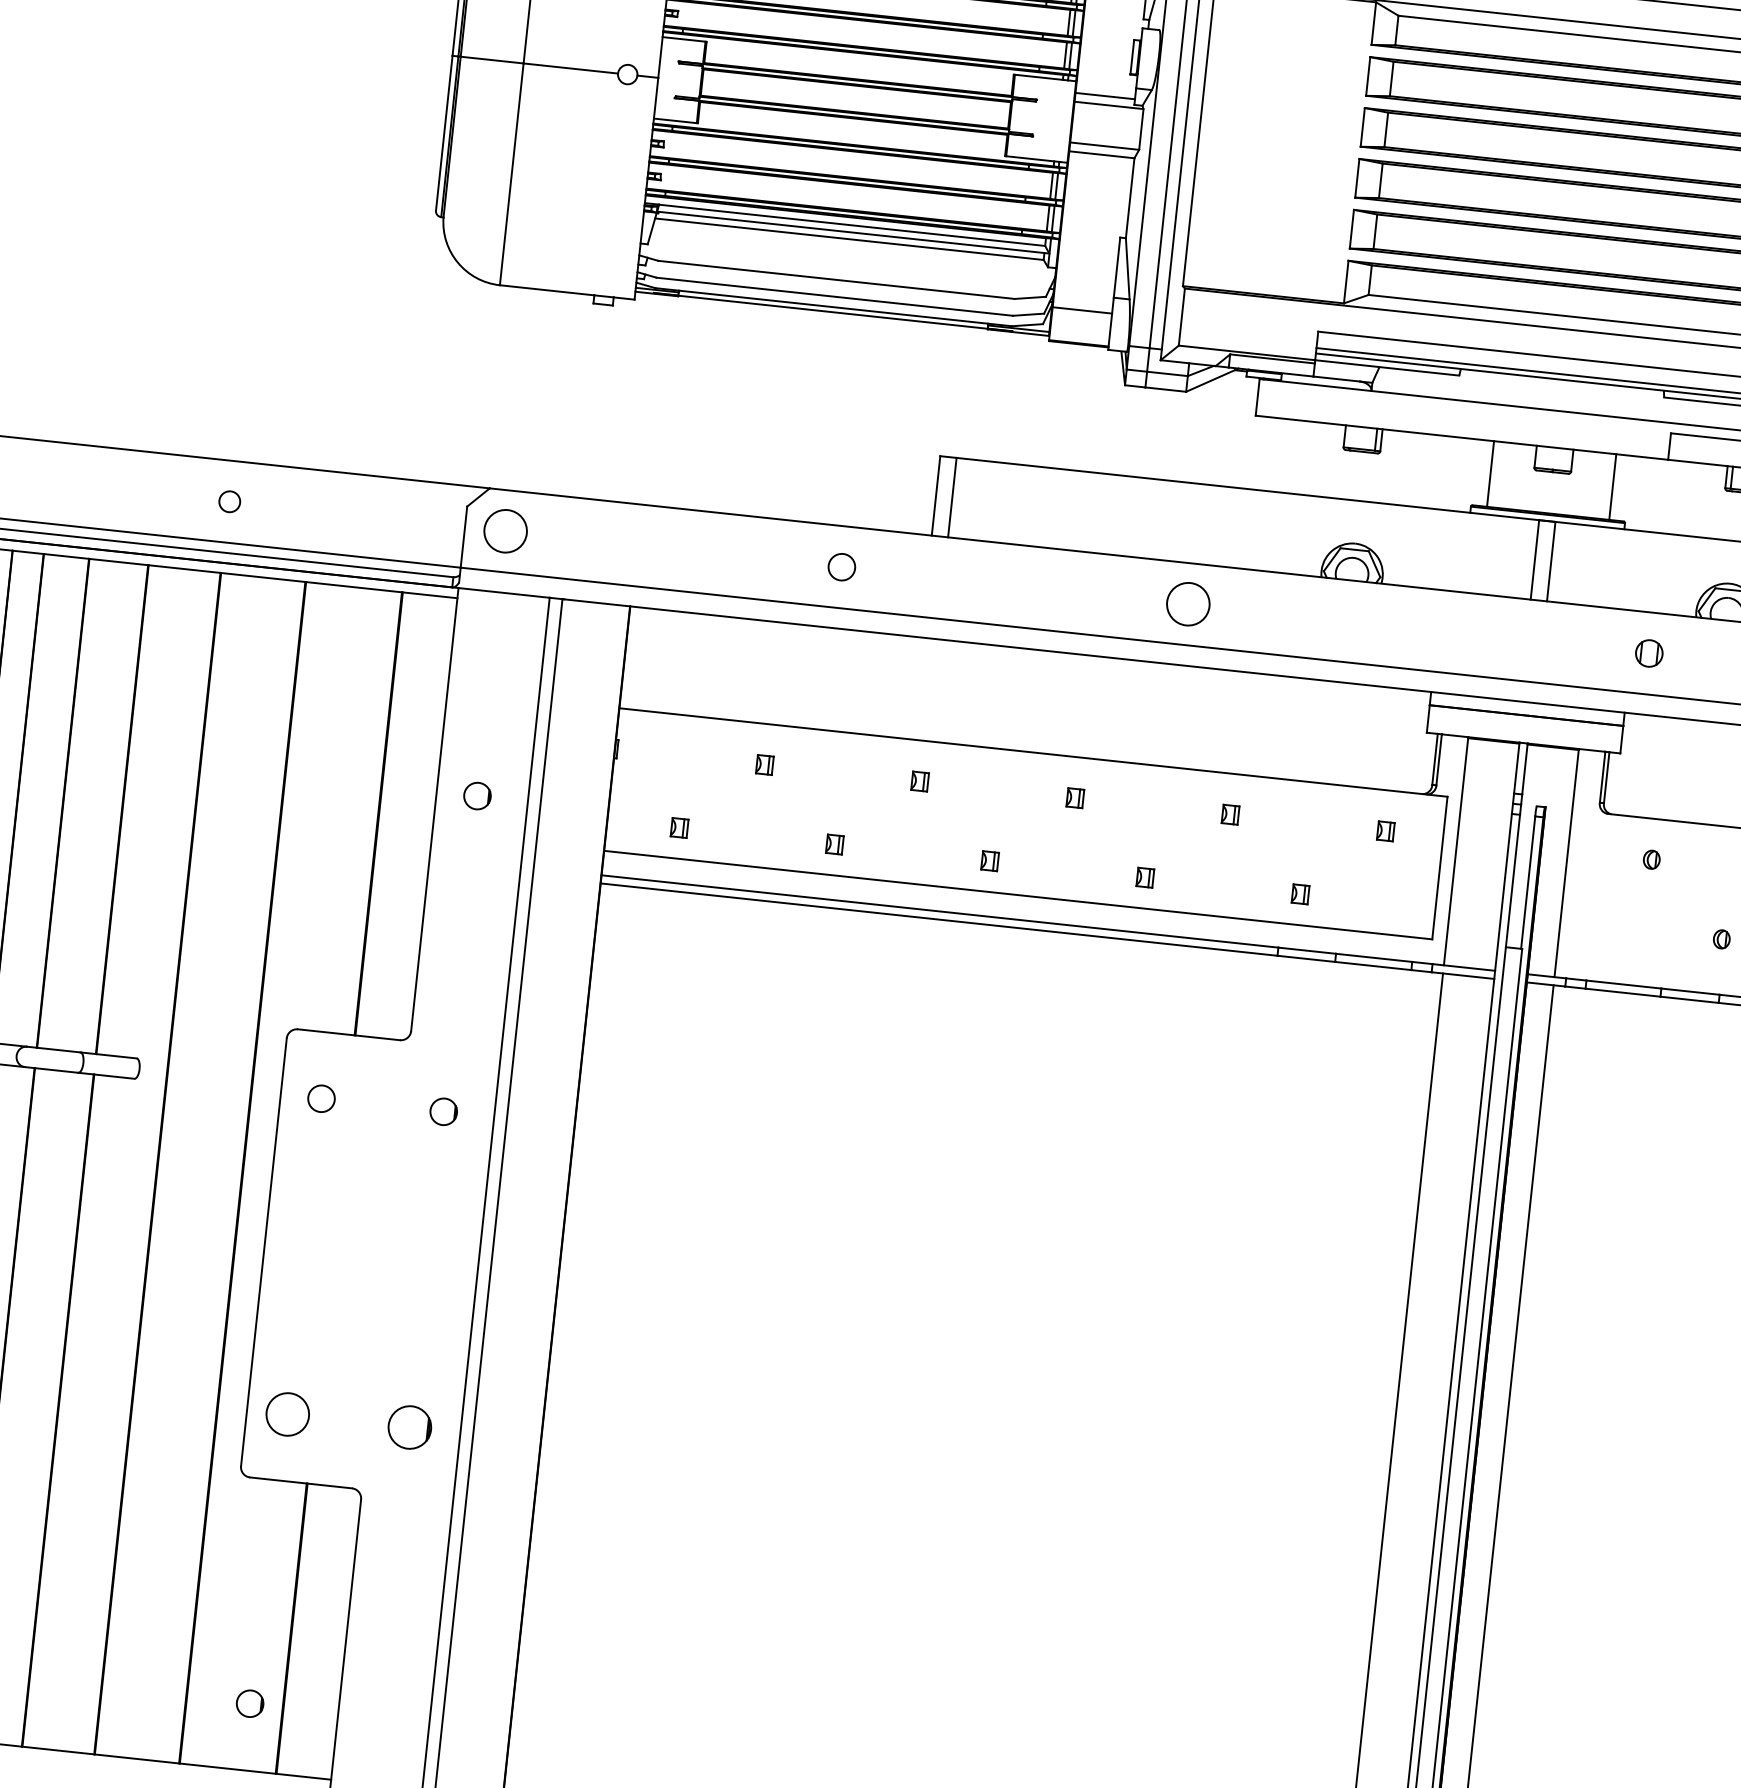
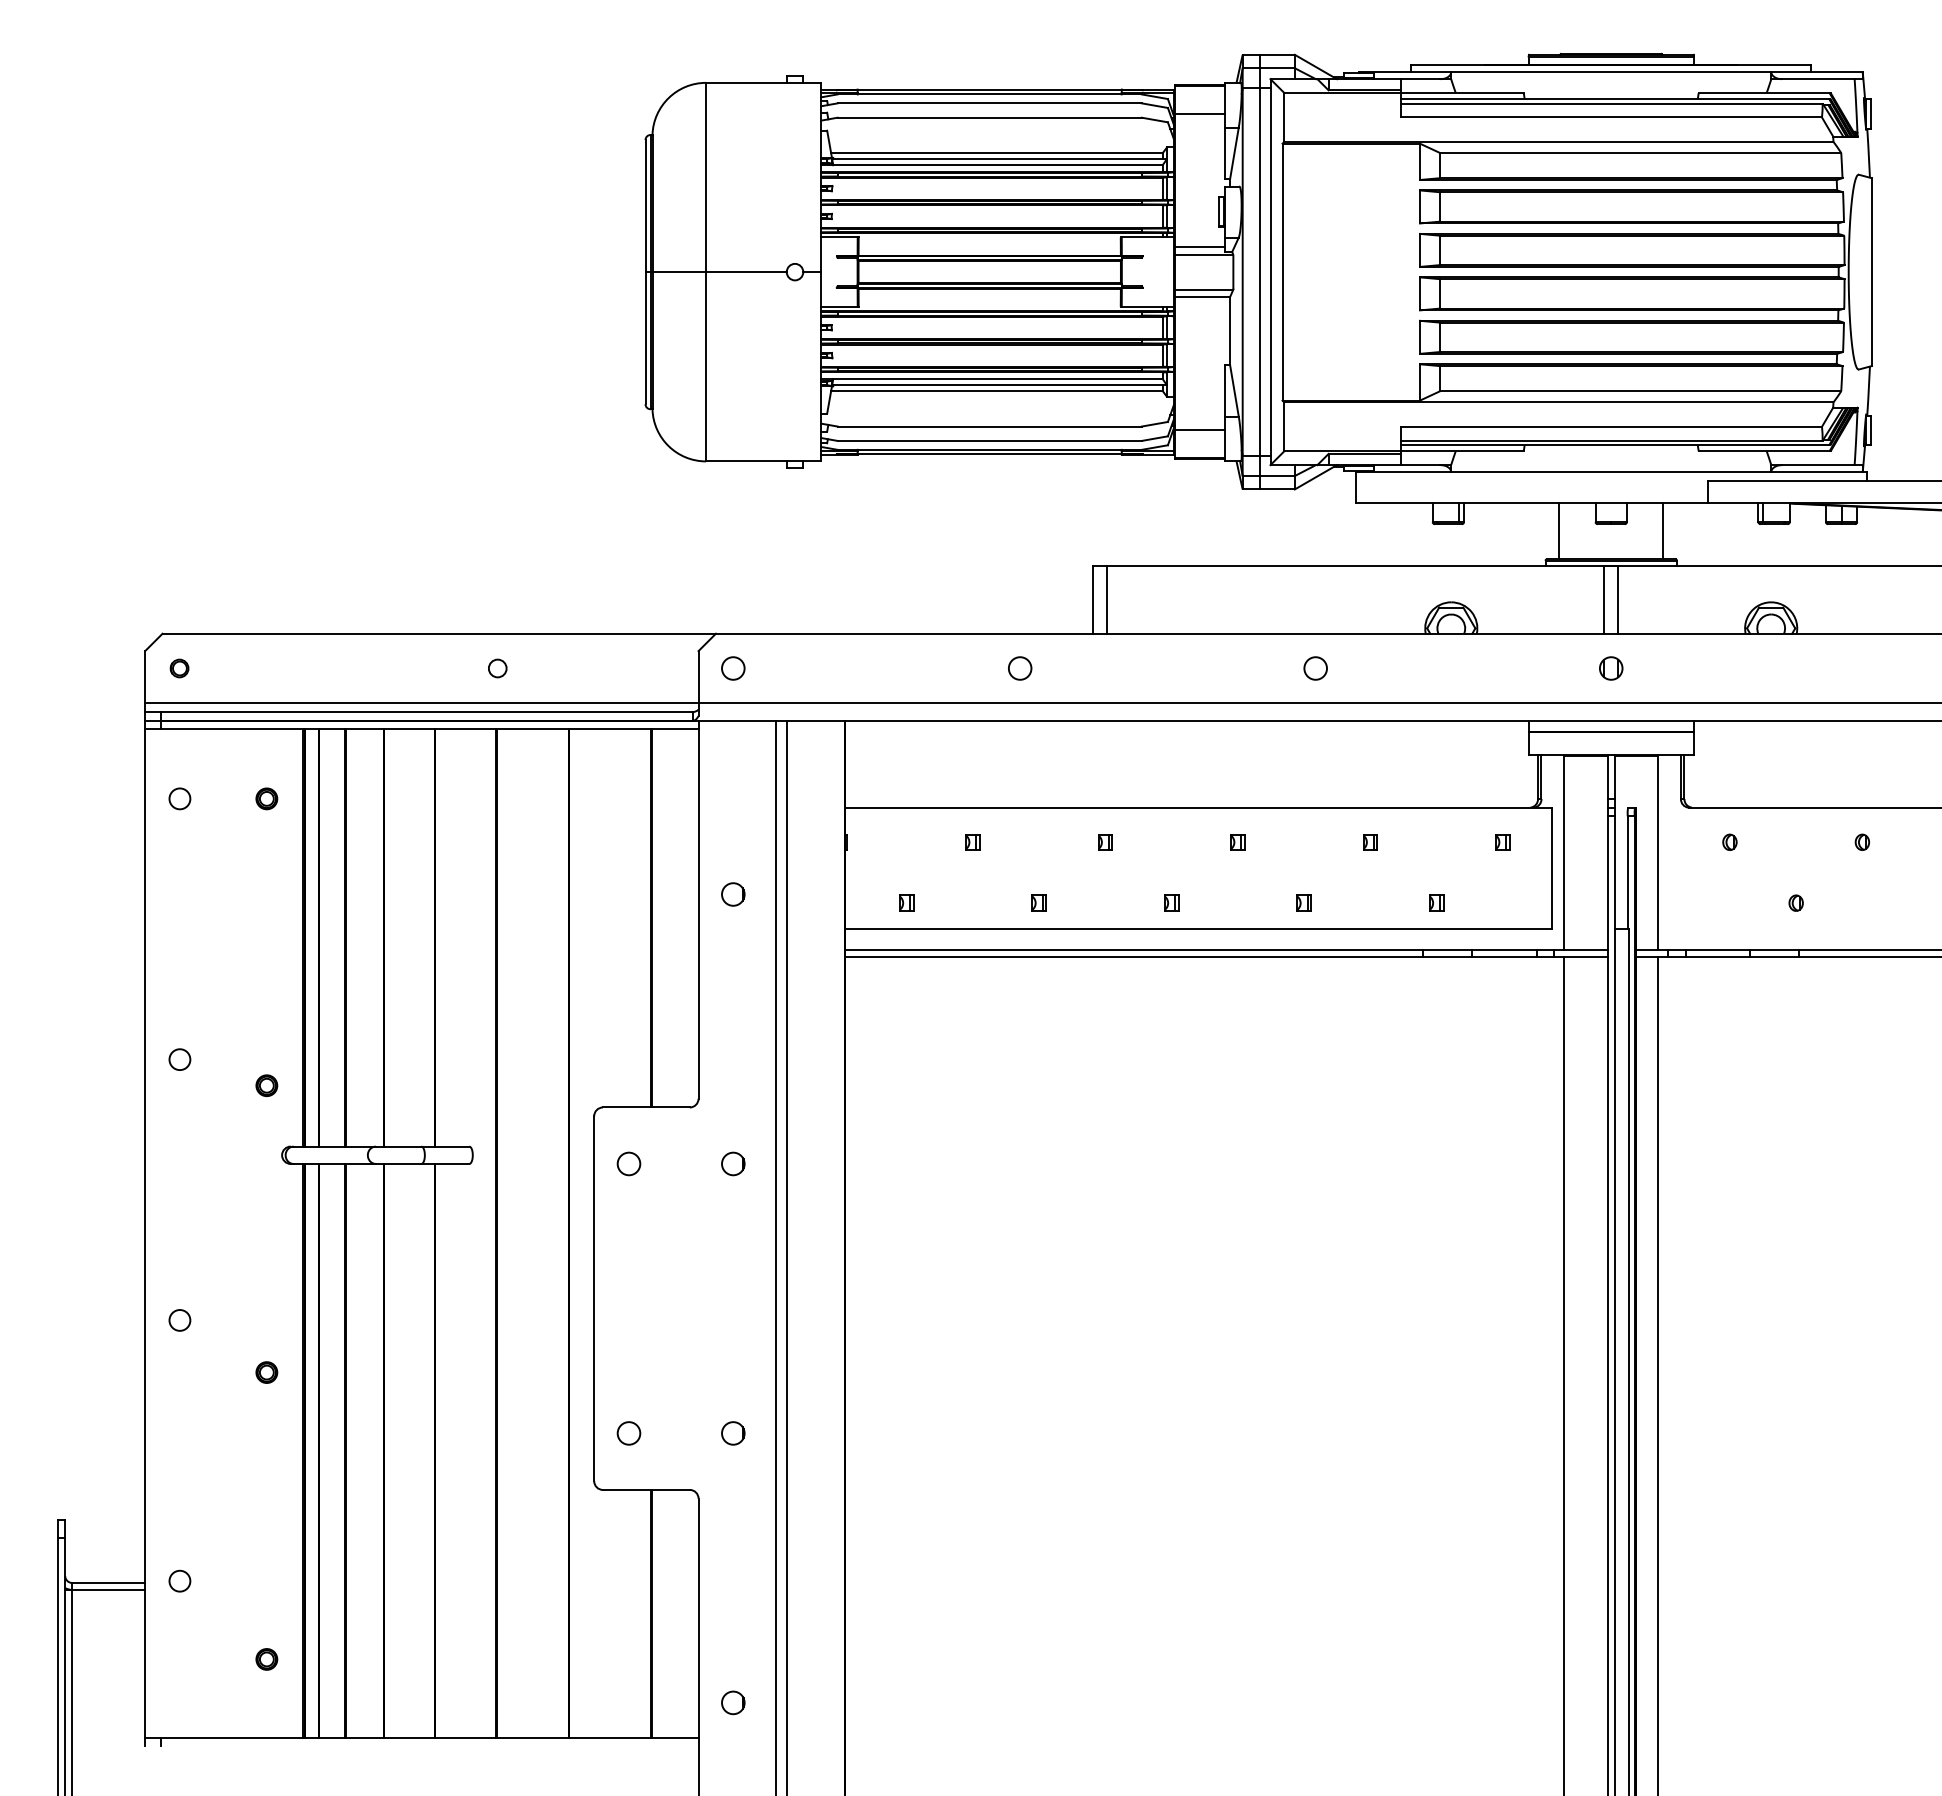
circle: (506, 531) -> (733, 668), size x0.62
circle: (1187, 604) -> (1315, 668), size x0.62
part: (1649, 653) -> (1611, 668), moved
circle: (287, 1414) -> (628, 1433), size x0.62
circle: (410, 1427) -> (733, 1433), size x0.62
part: (250, 1703) -> (733, 1702), moved

